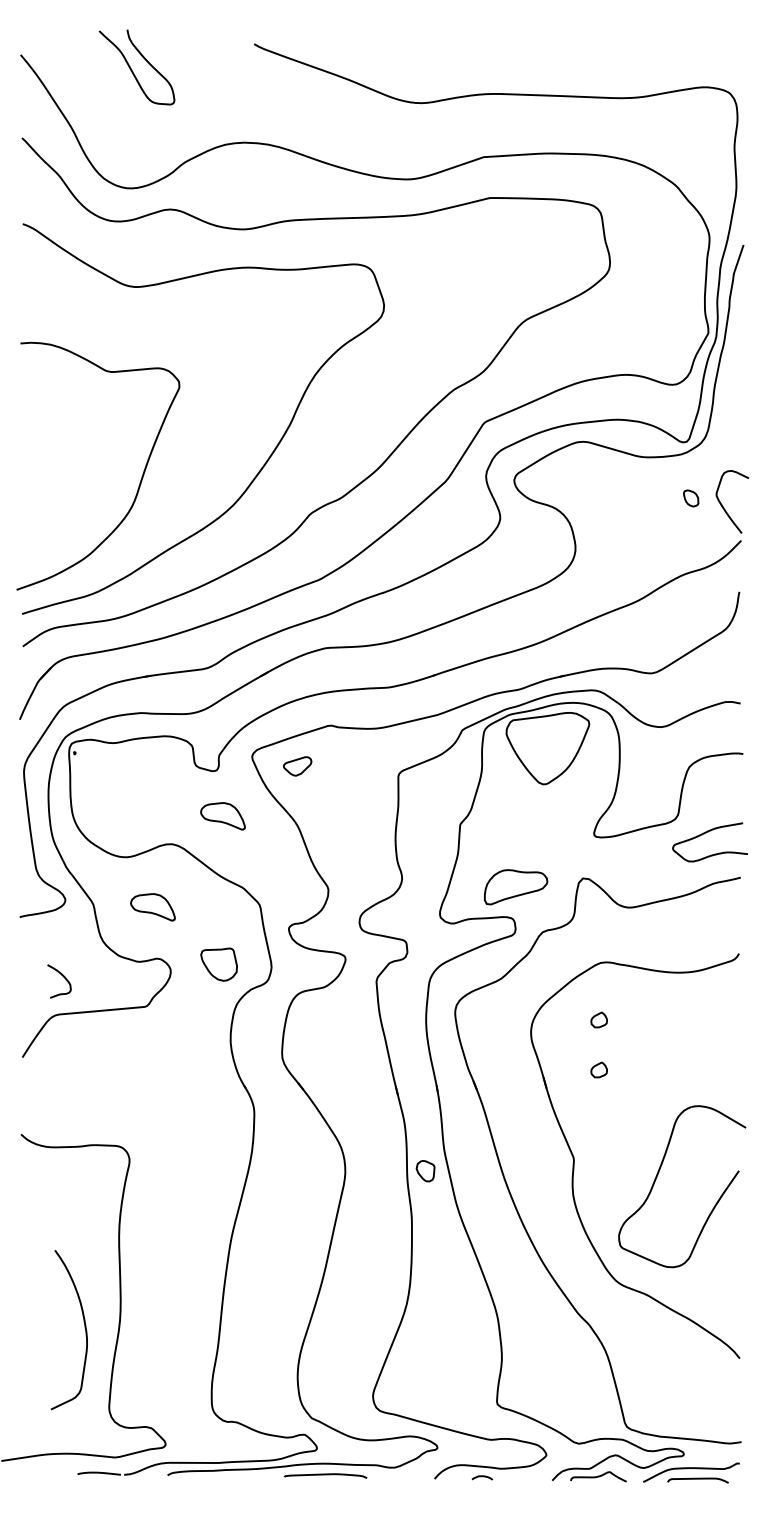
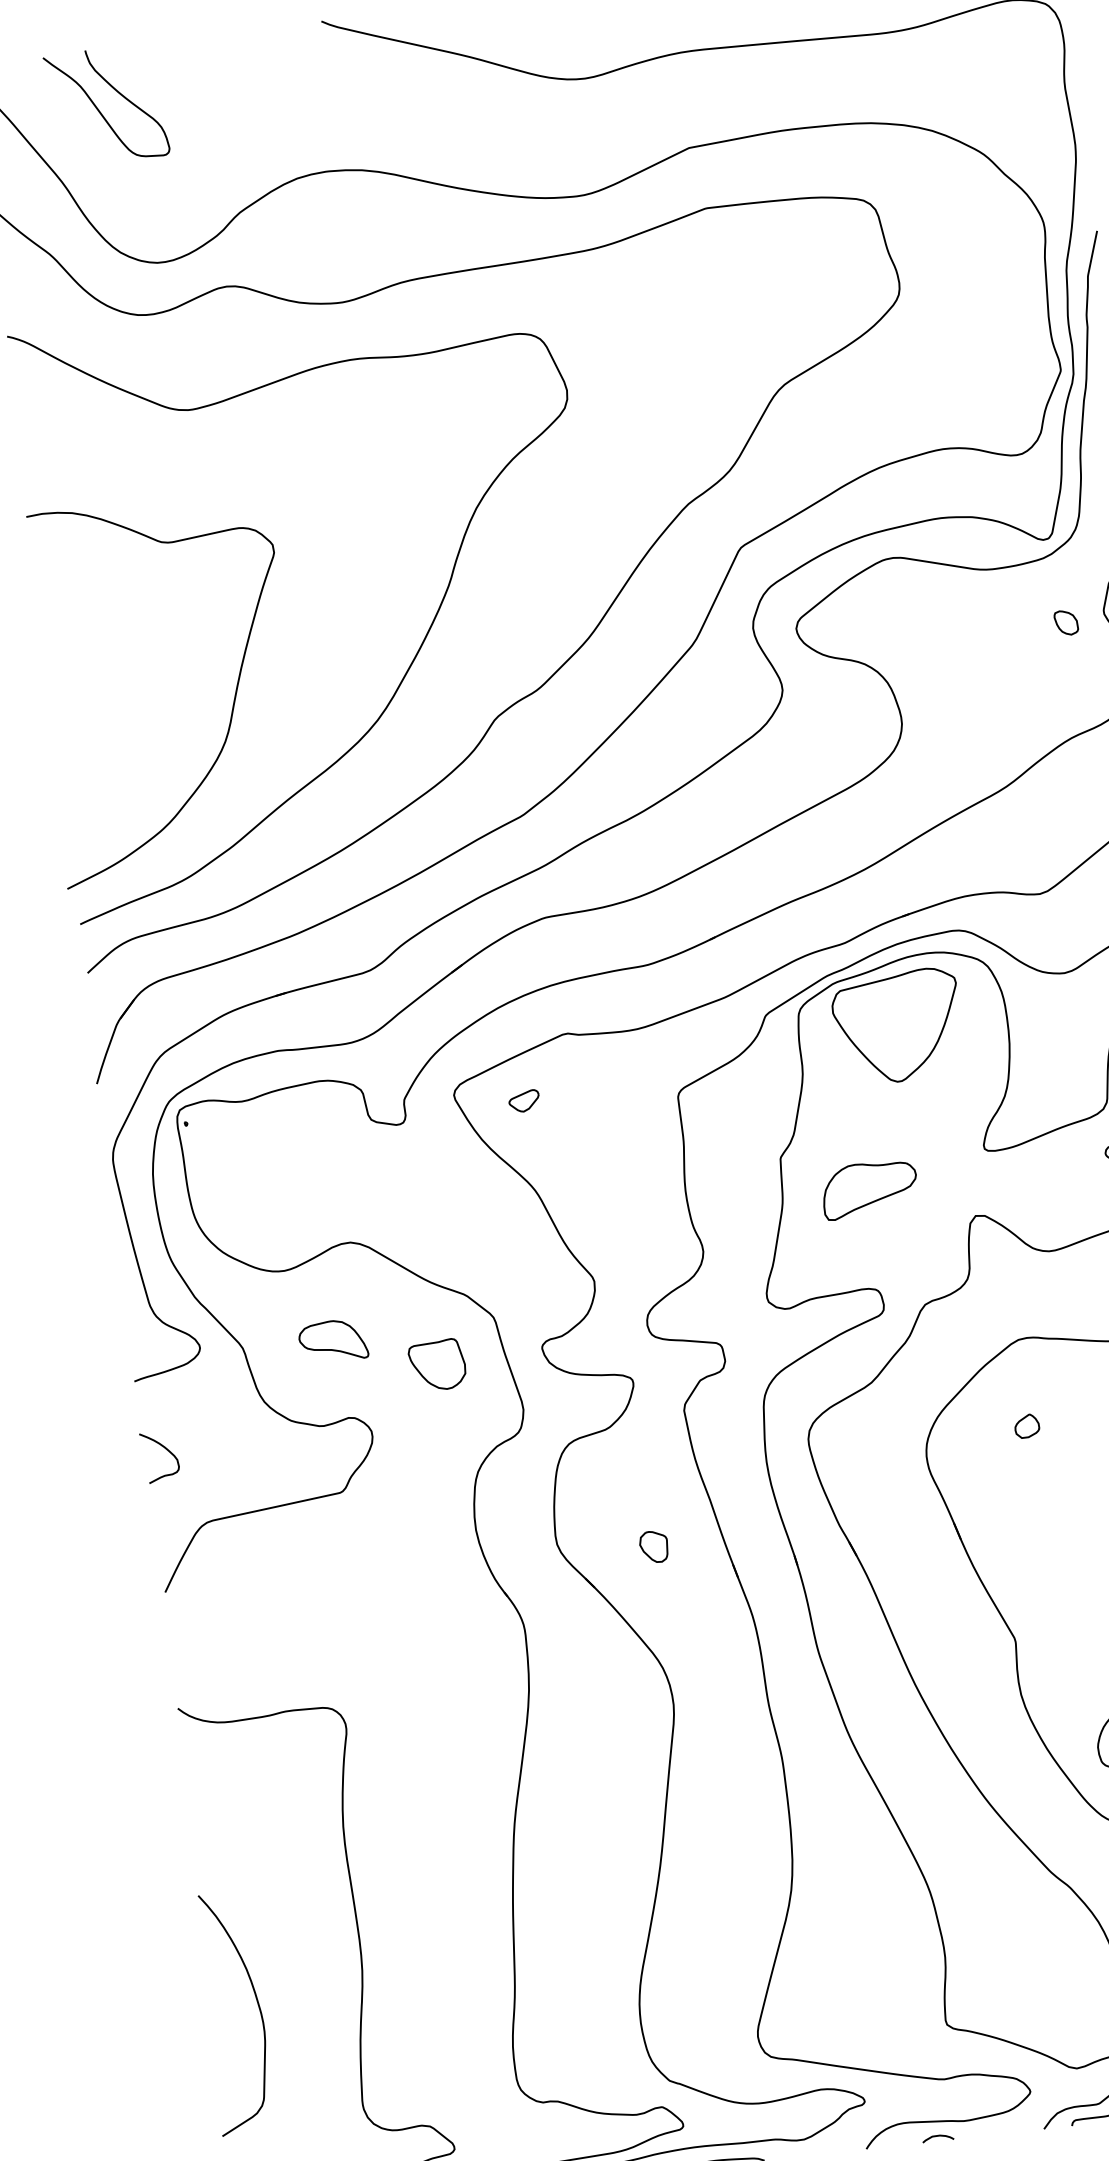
curve: (132, 69) -> (100, 109), moved
part: (297, 765) -> (524, 1100), size x0.71
part: (222, 816) -> (420, 1191), removed
part: (516, 887) -> (870, 1189), moved
part: (218, 964) -> (436, 1365), moved
curve: (63, 977) -> (165, 1450), moved
part: (598, 1069) -> (1035, 1500), removed
part: (425, 1171) -> (654, 1547), moved
curve: (84, 1328) -> (257, 2007), moved

